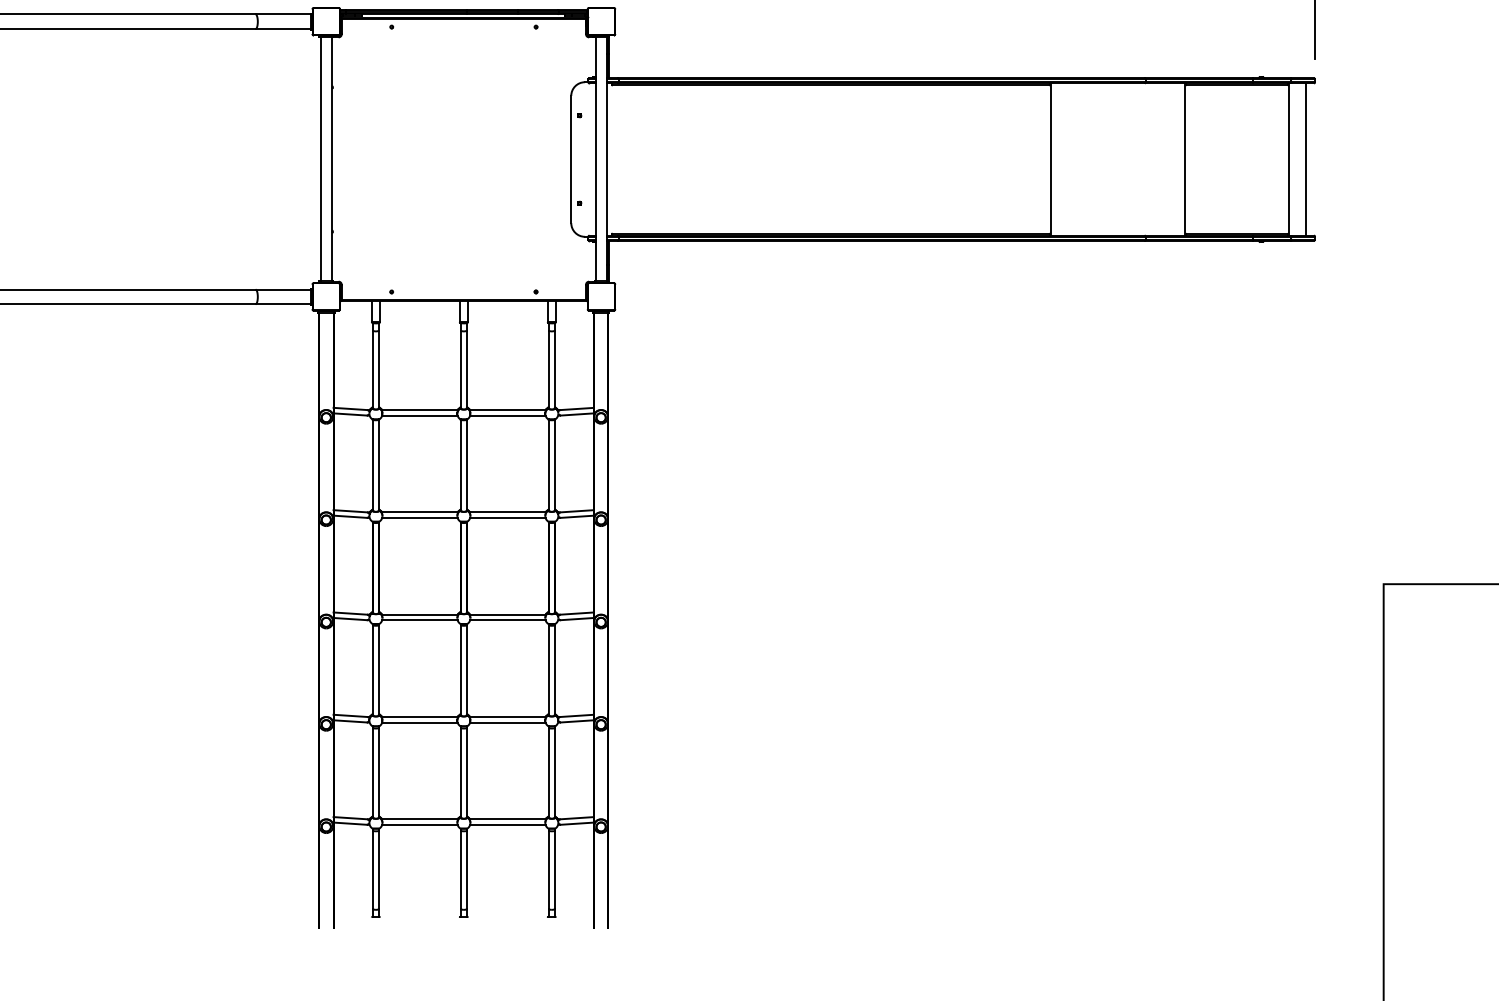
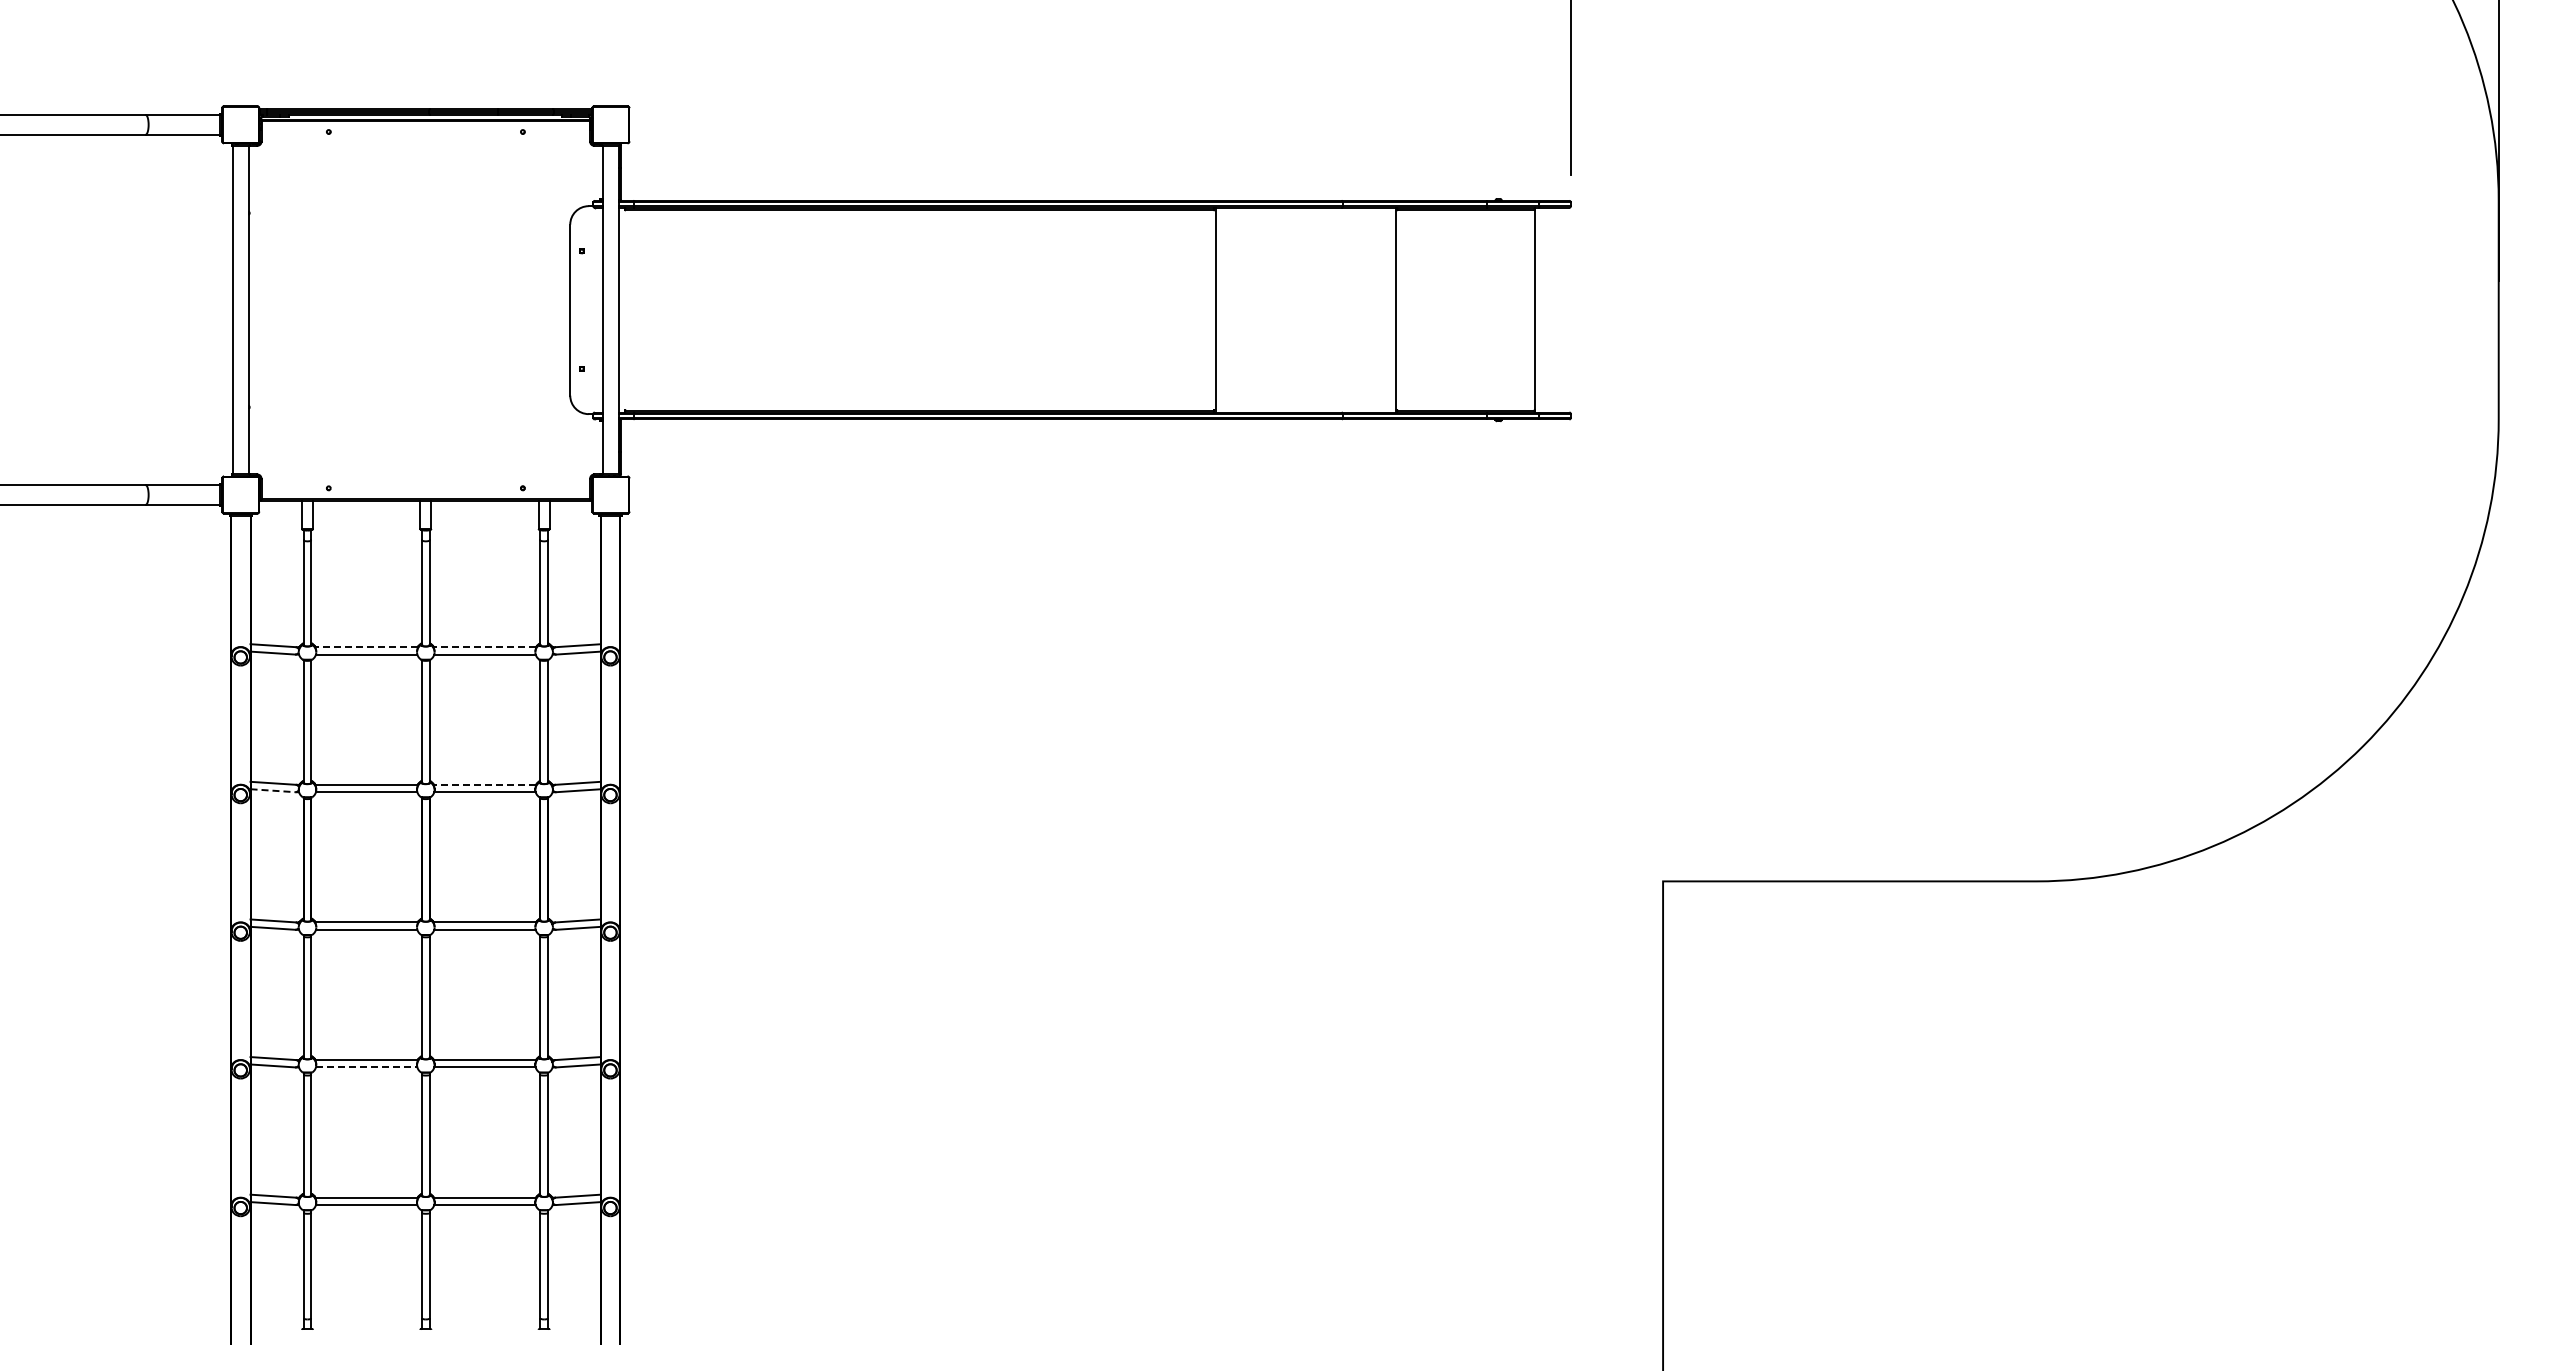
line: (1305, 159) -> (1558, 309), removed
line: (419, 410) -> (366, 647), solid -> dashed
line: (507, 410) -> (484, 647), solid -> dashed
line: (507, 512) -> (484, 784), solid -> dashed
line: (350, 516) -> (273, 790), solid -> dashed
line: (419, 722) -> (366, 1067), solid -> dashed

